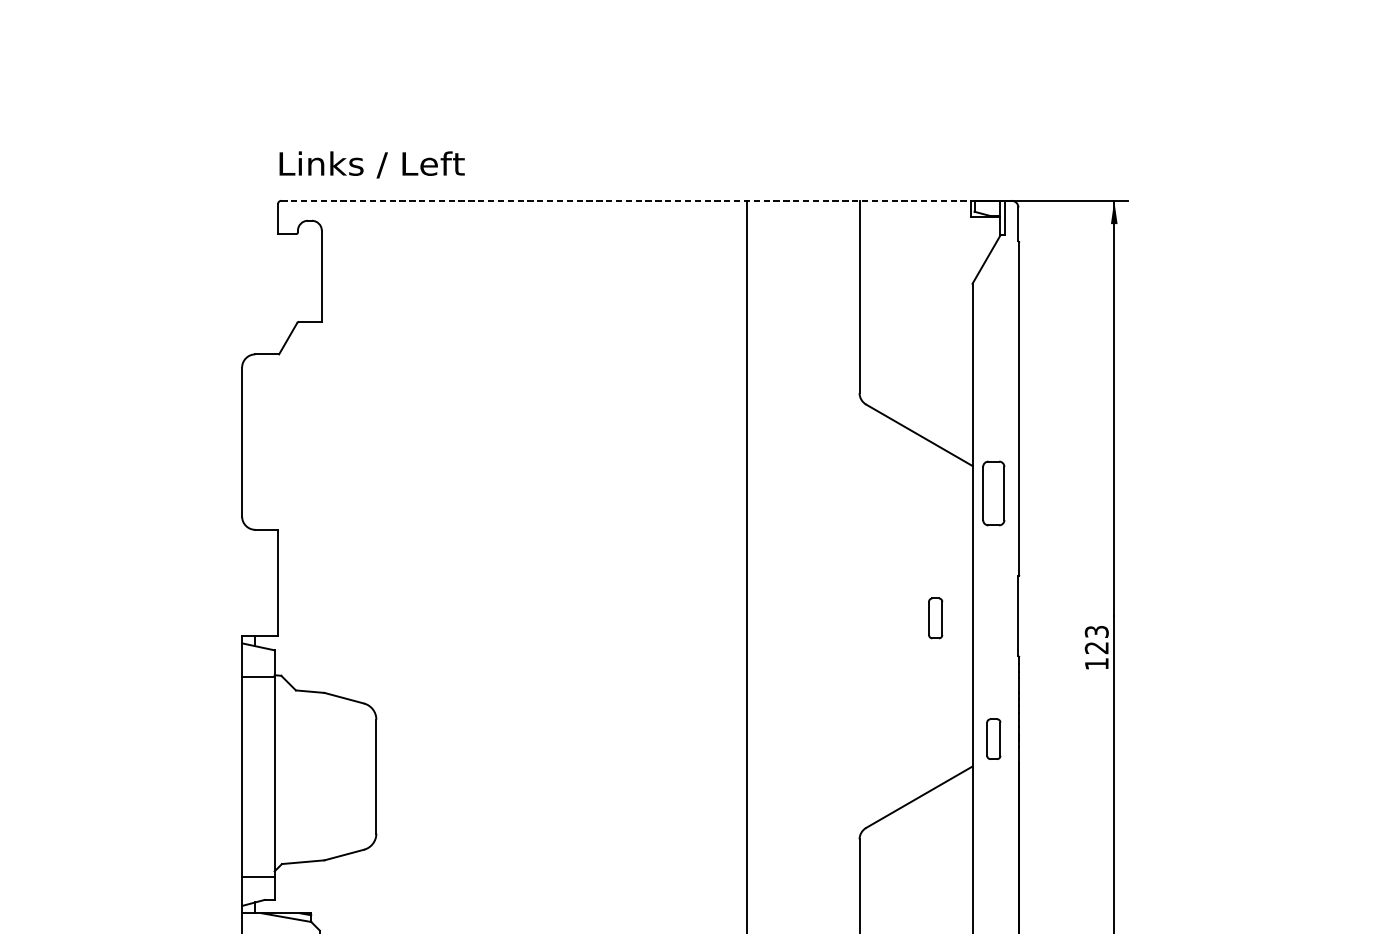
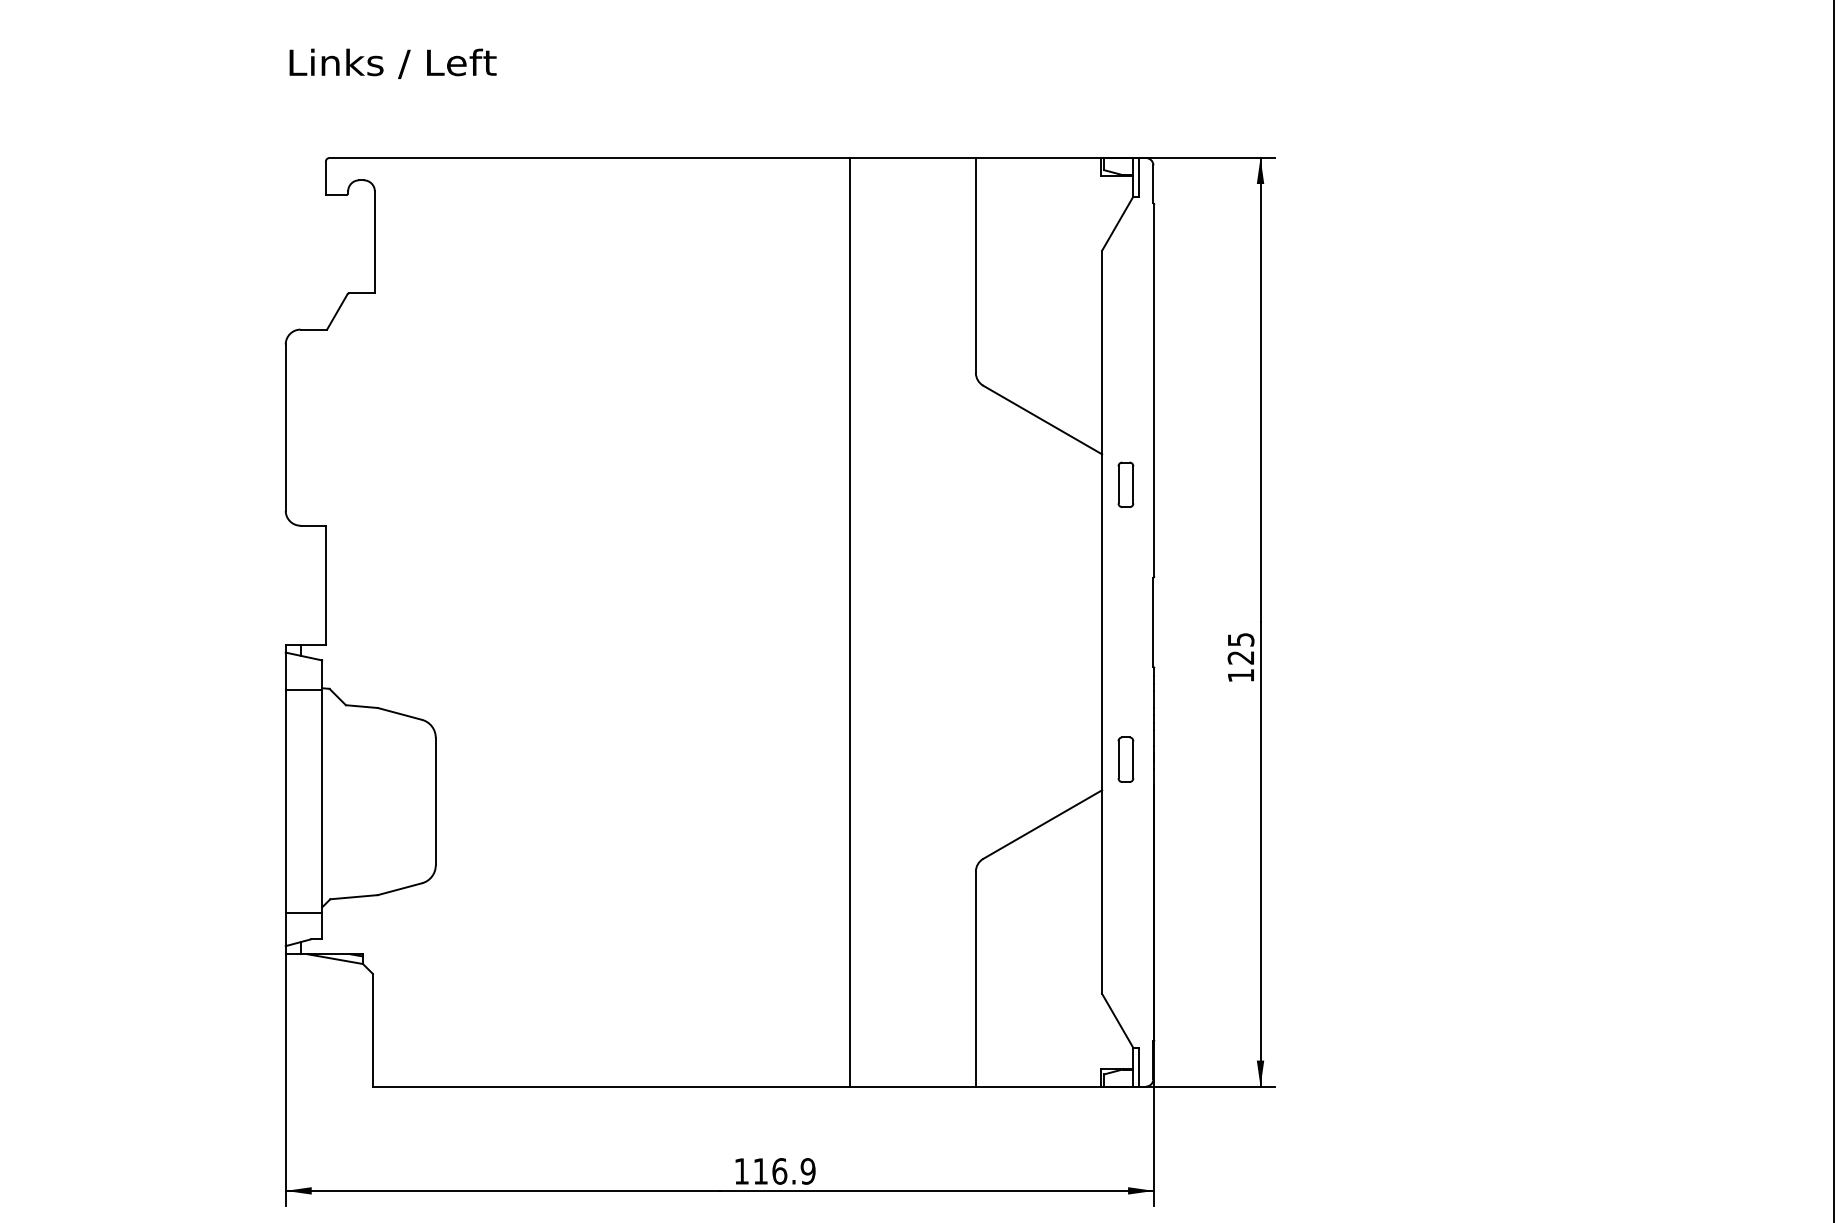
text: (371, 164) -> (392, 63), moved
line: (626, 201) -> (715, 158), dashed -> solid
part: (993, 492) -> (1125, 484), size x0.62
part: (935, 618) -> (1060, 624), removed
text: (1096, 631) -> (1240, 639), 123 -> 125

